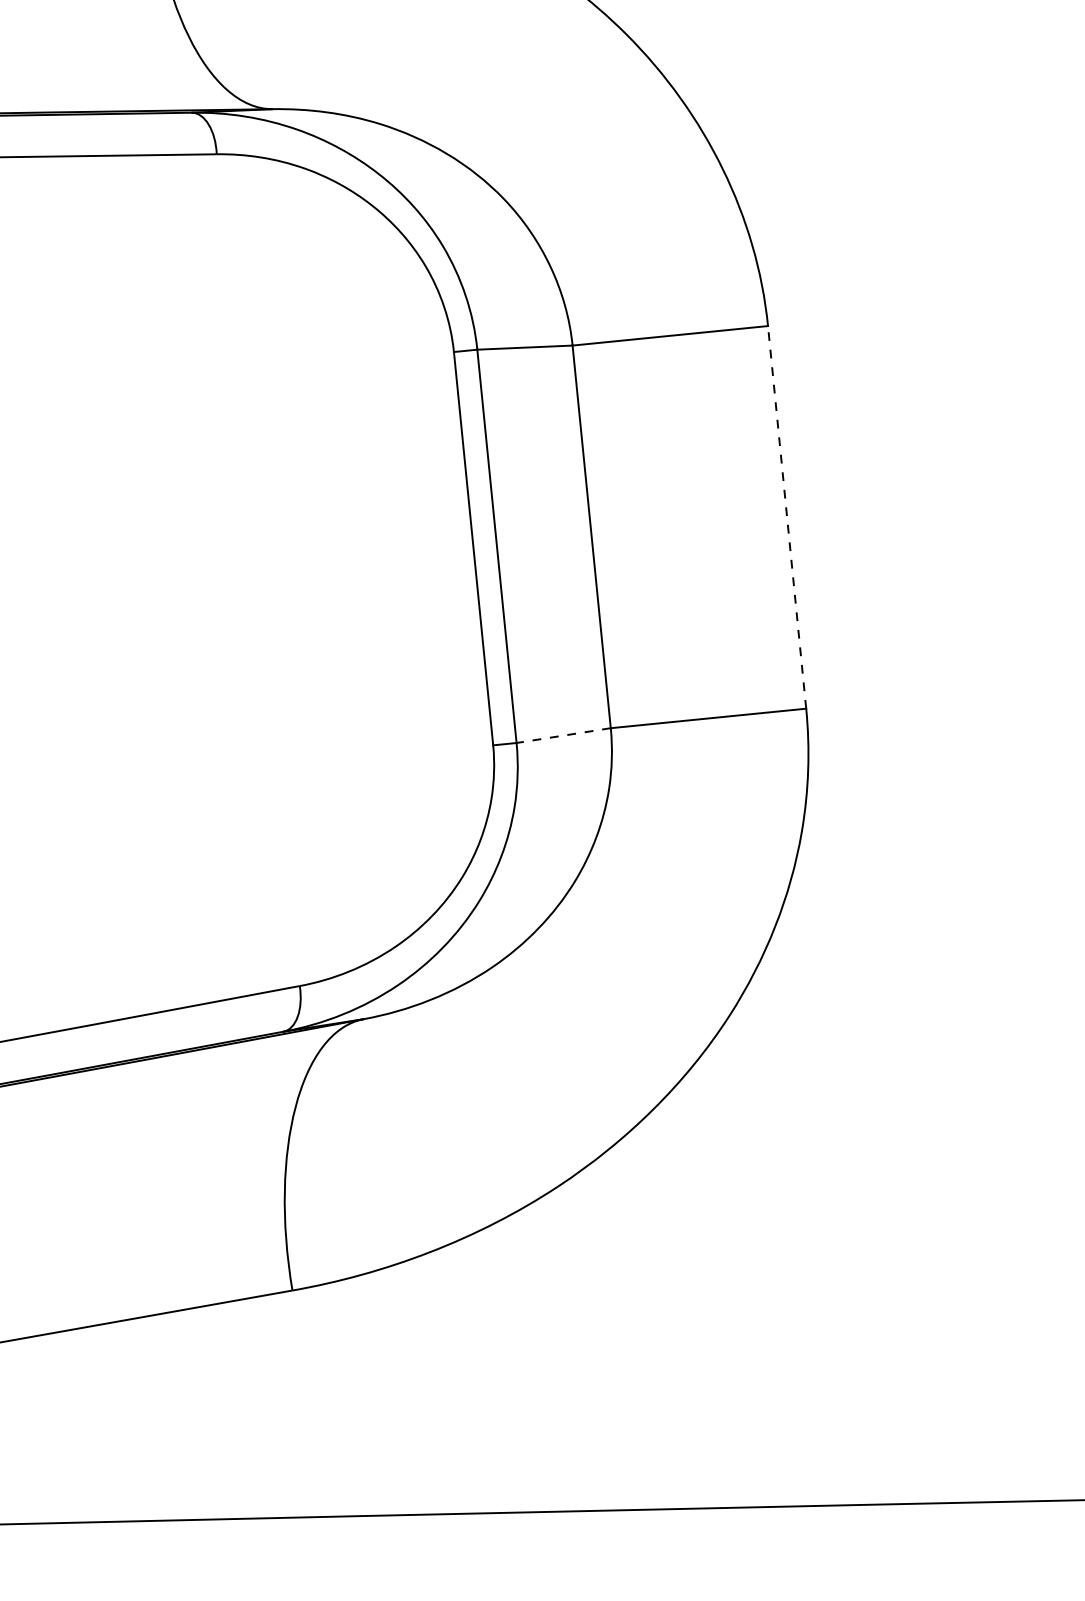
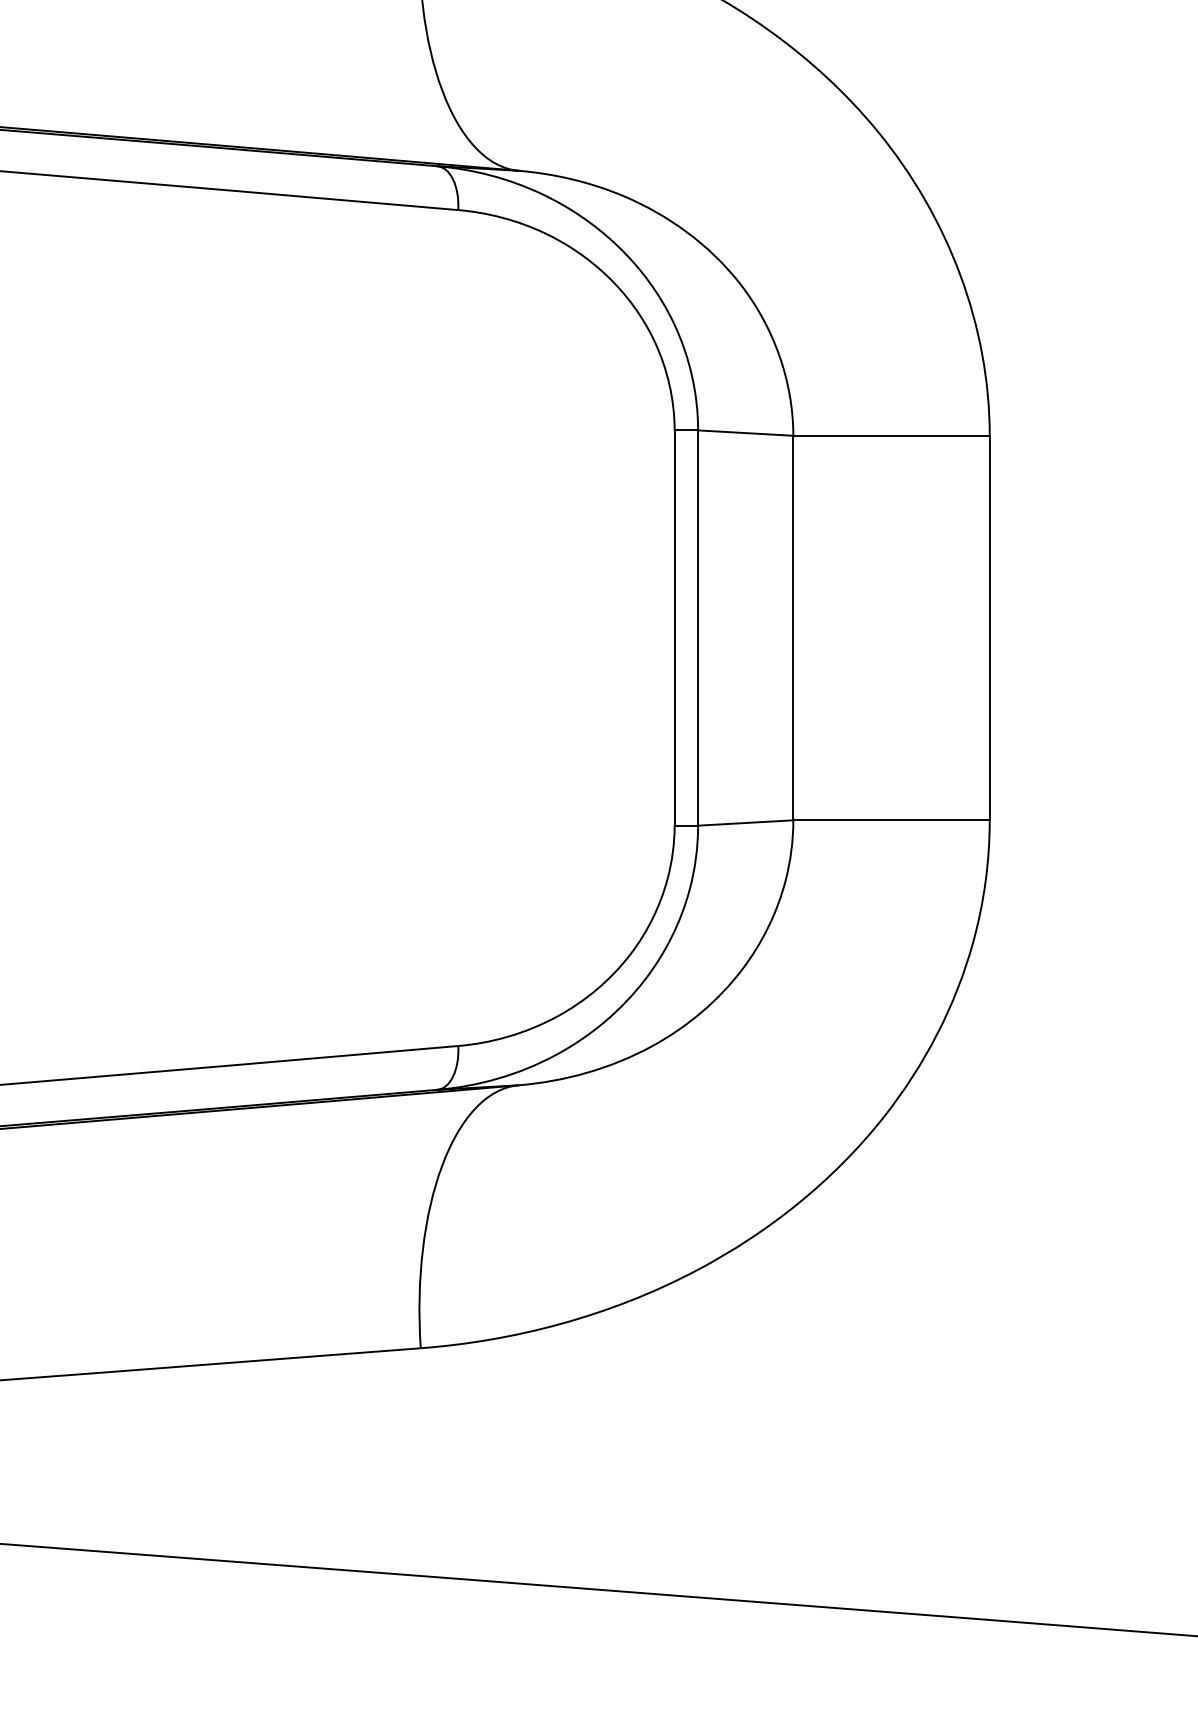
line: (786, 516) -> (989, 627), dashed -> solid
line: (563, 736) -> (745, 823), dashed -> solid

